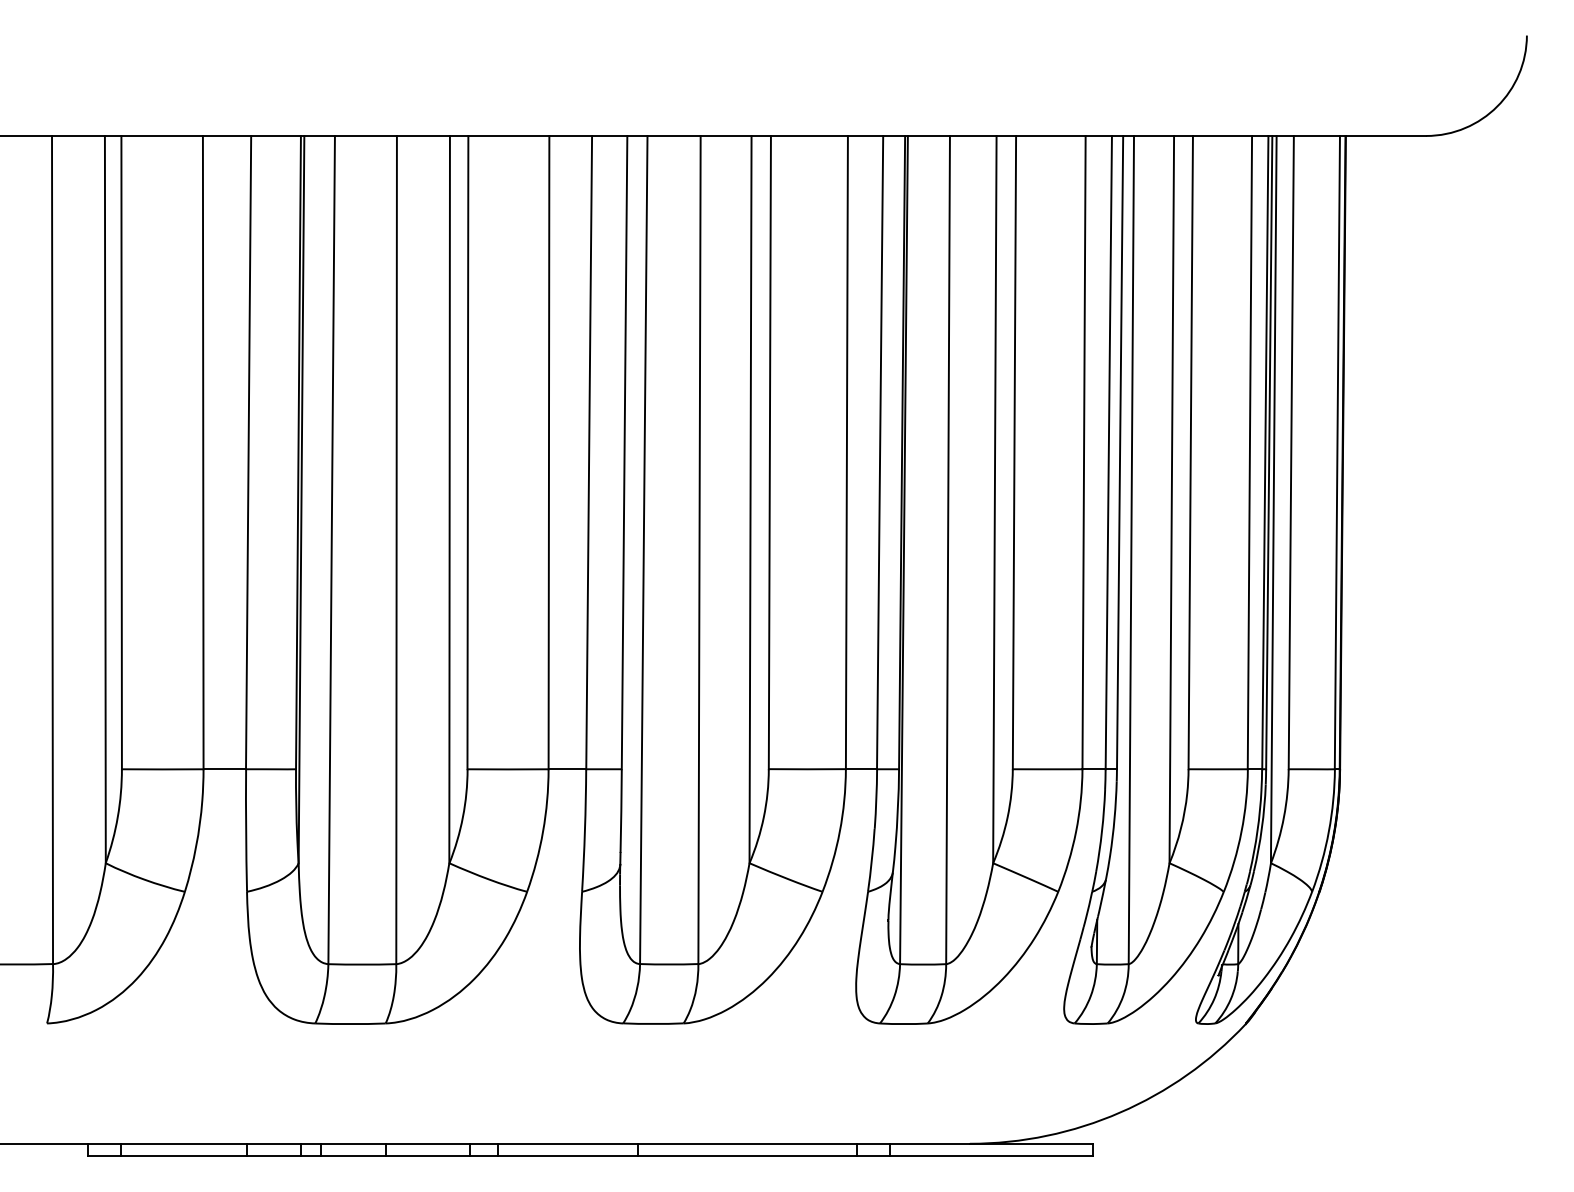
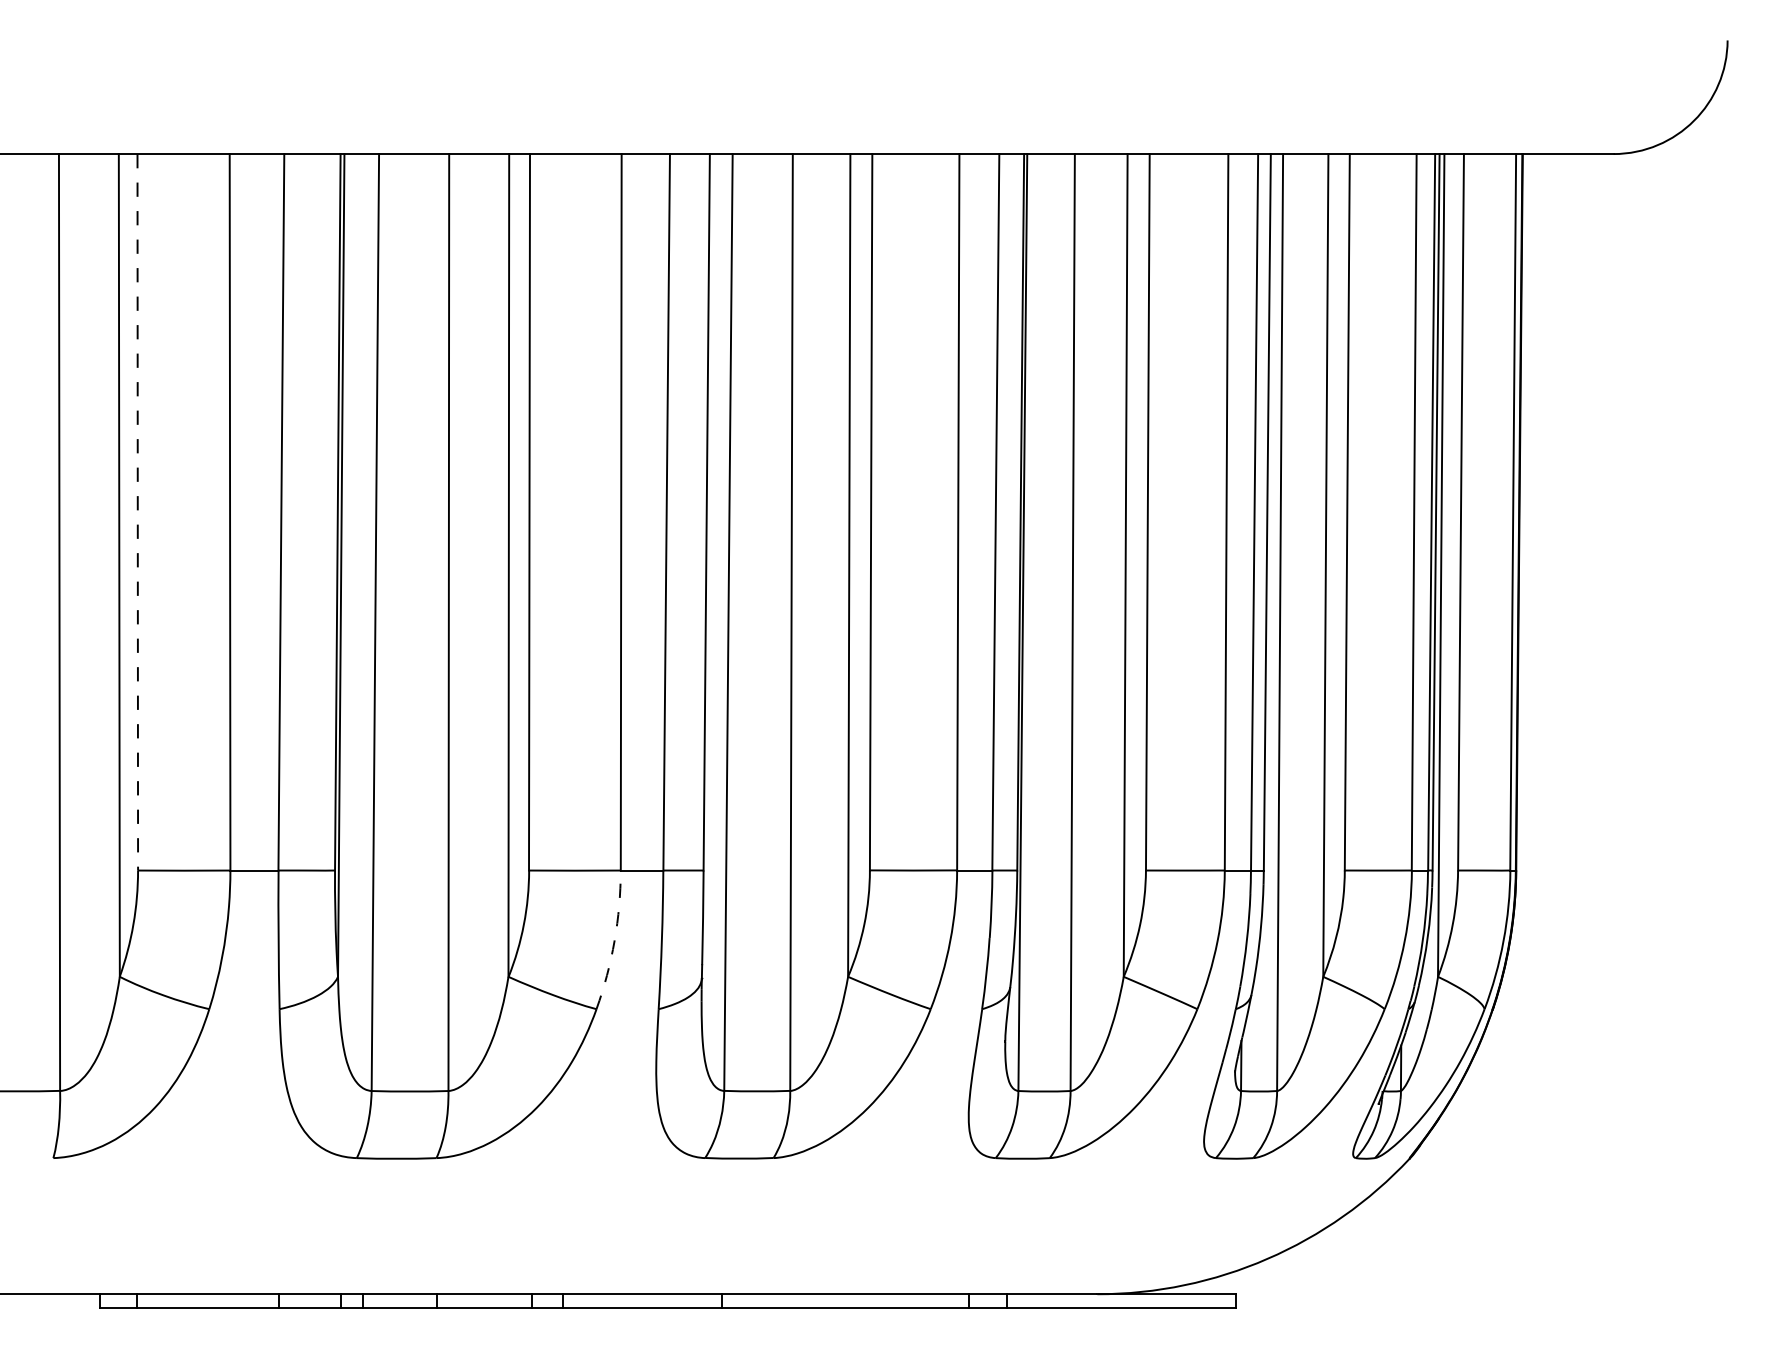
line: (121, 452) -> (137, 512), solid -> dashed
arc: (543, 831) -> (614, 940), solid -> dashed

